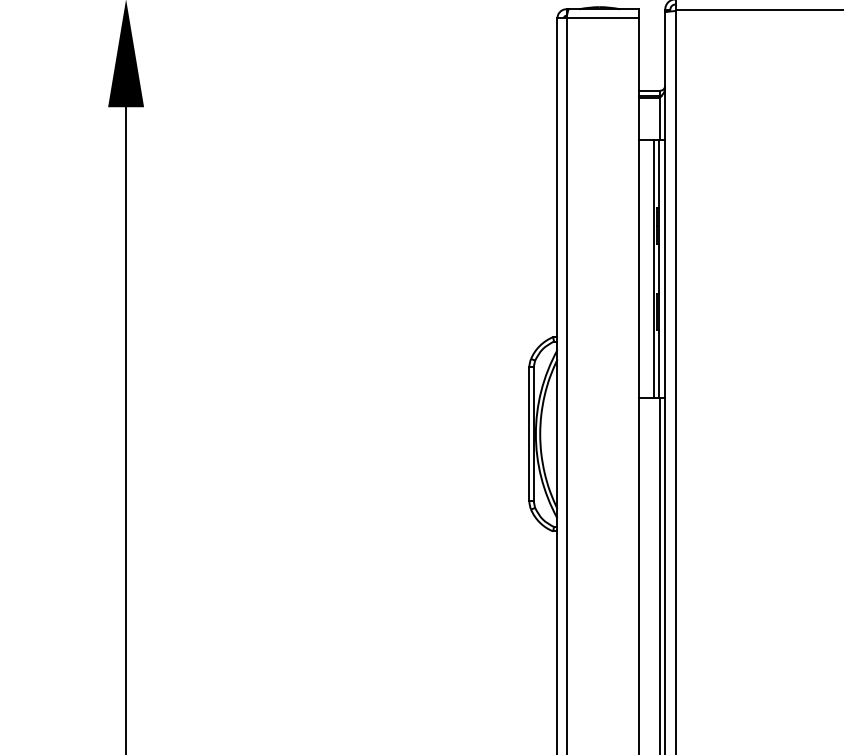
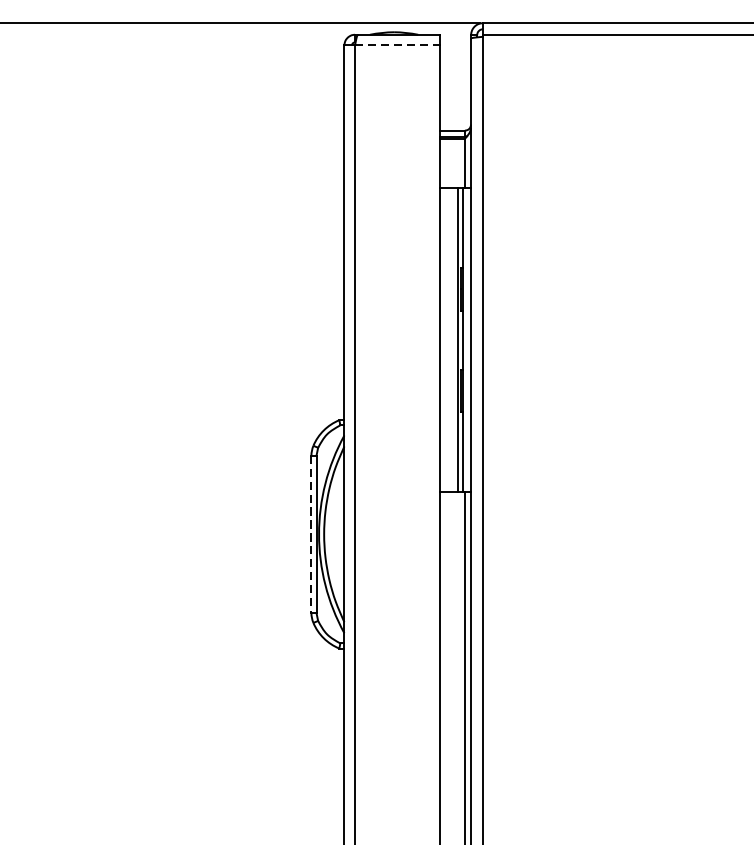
line: (603, 18) -> (398, 45), solid -> dashed
line: (529, 434) -> (311, 534), solid -> dashed

